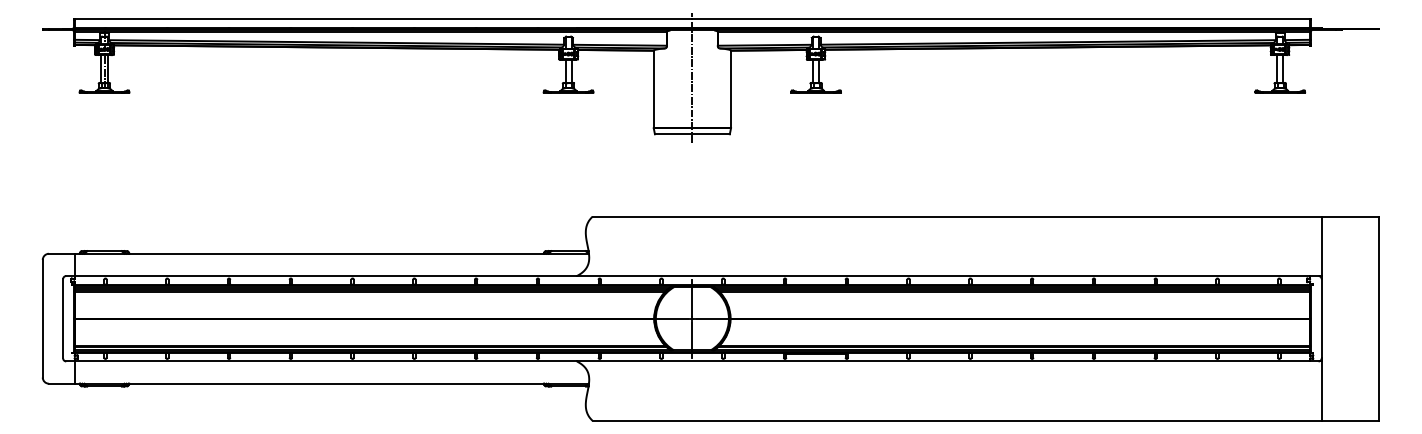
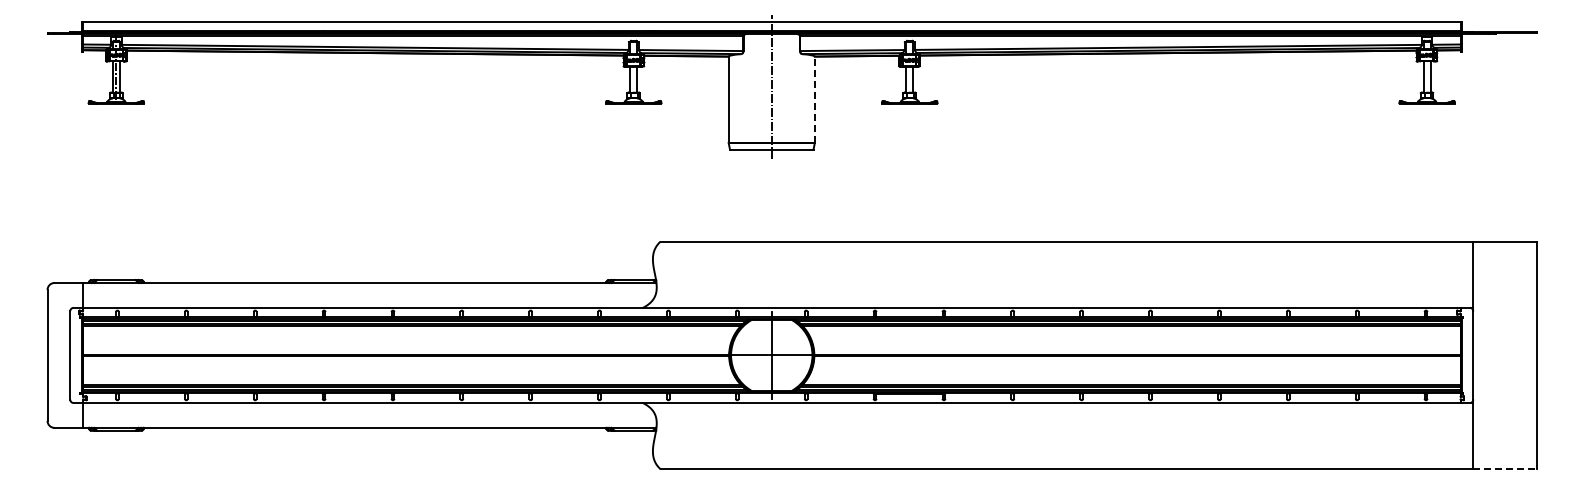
line: (730, 89) -> (814, 99), solid -> dashed
line: (1350, 421) -> (1505, 469), solid -> dashed

